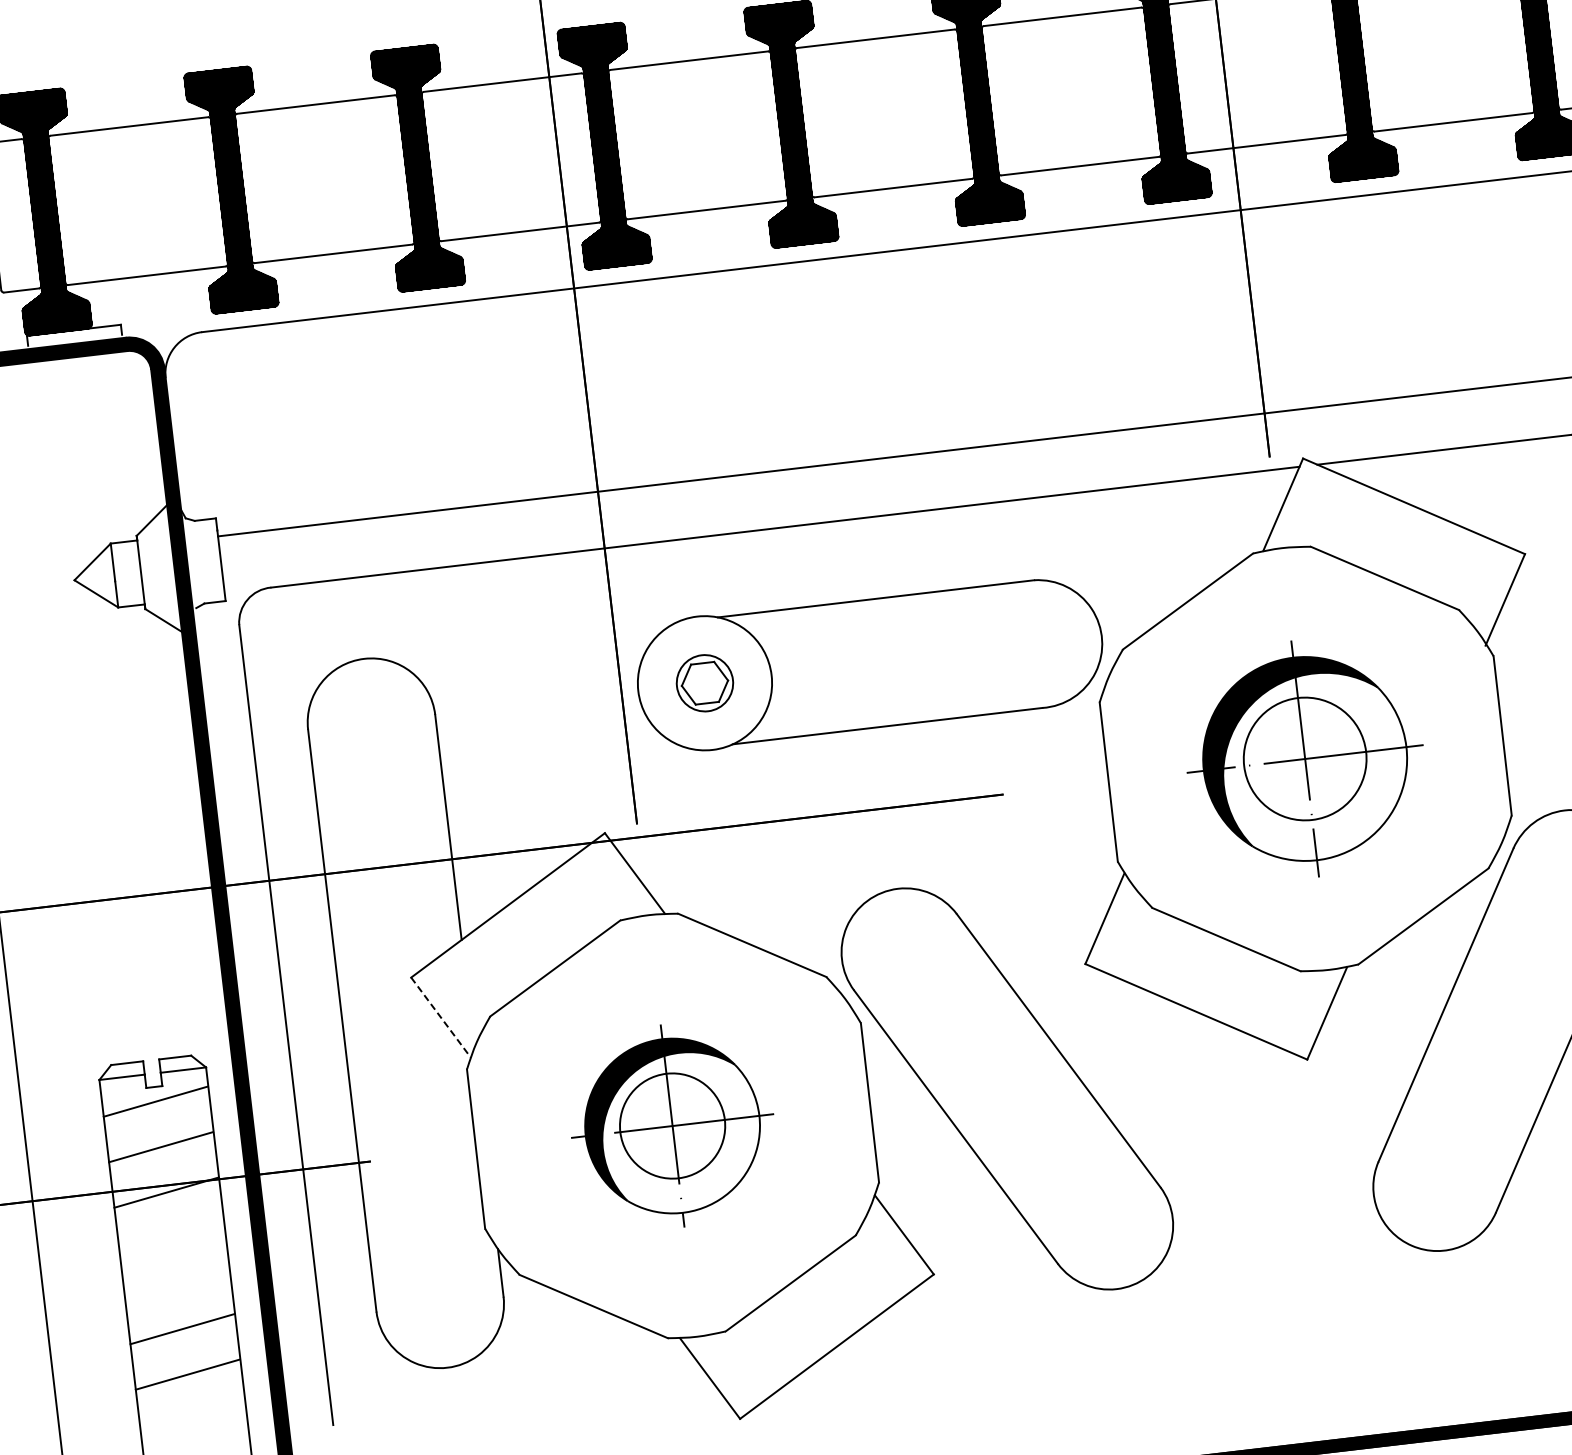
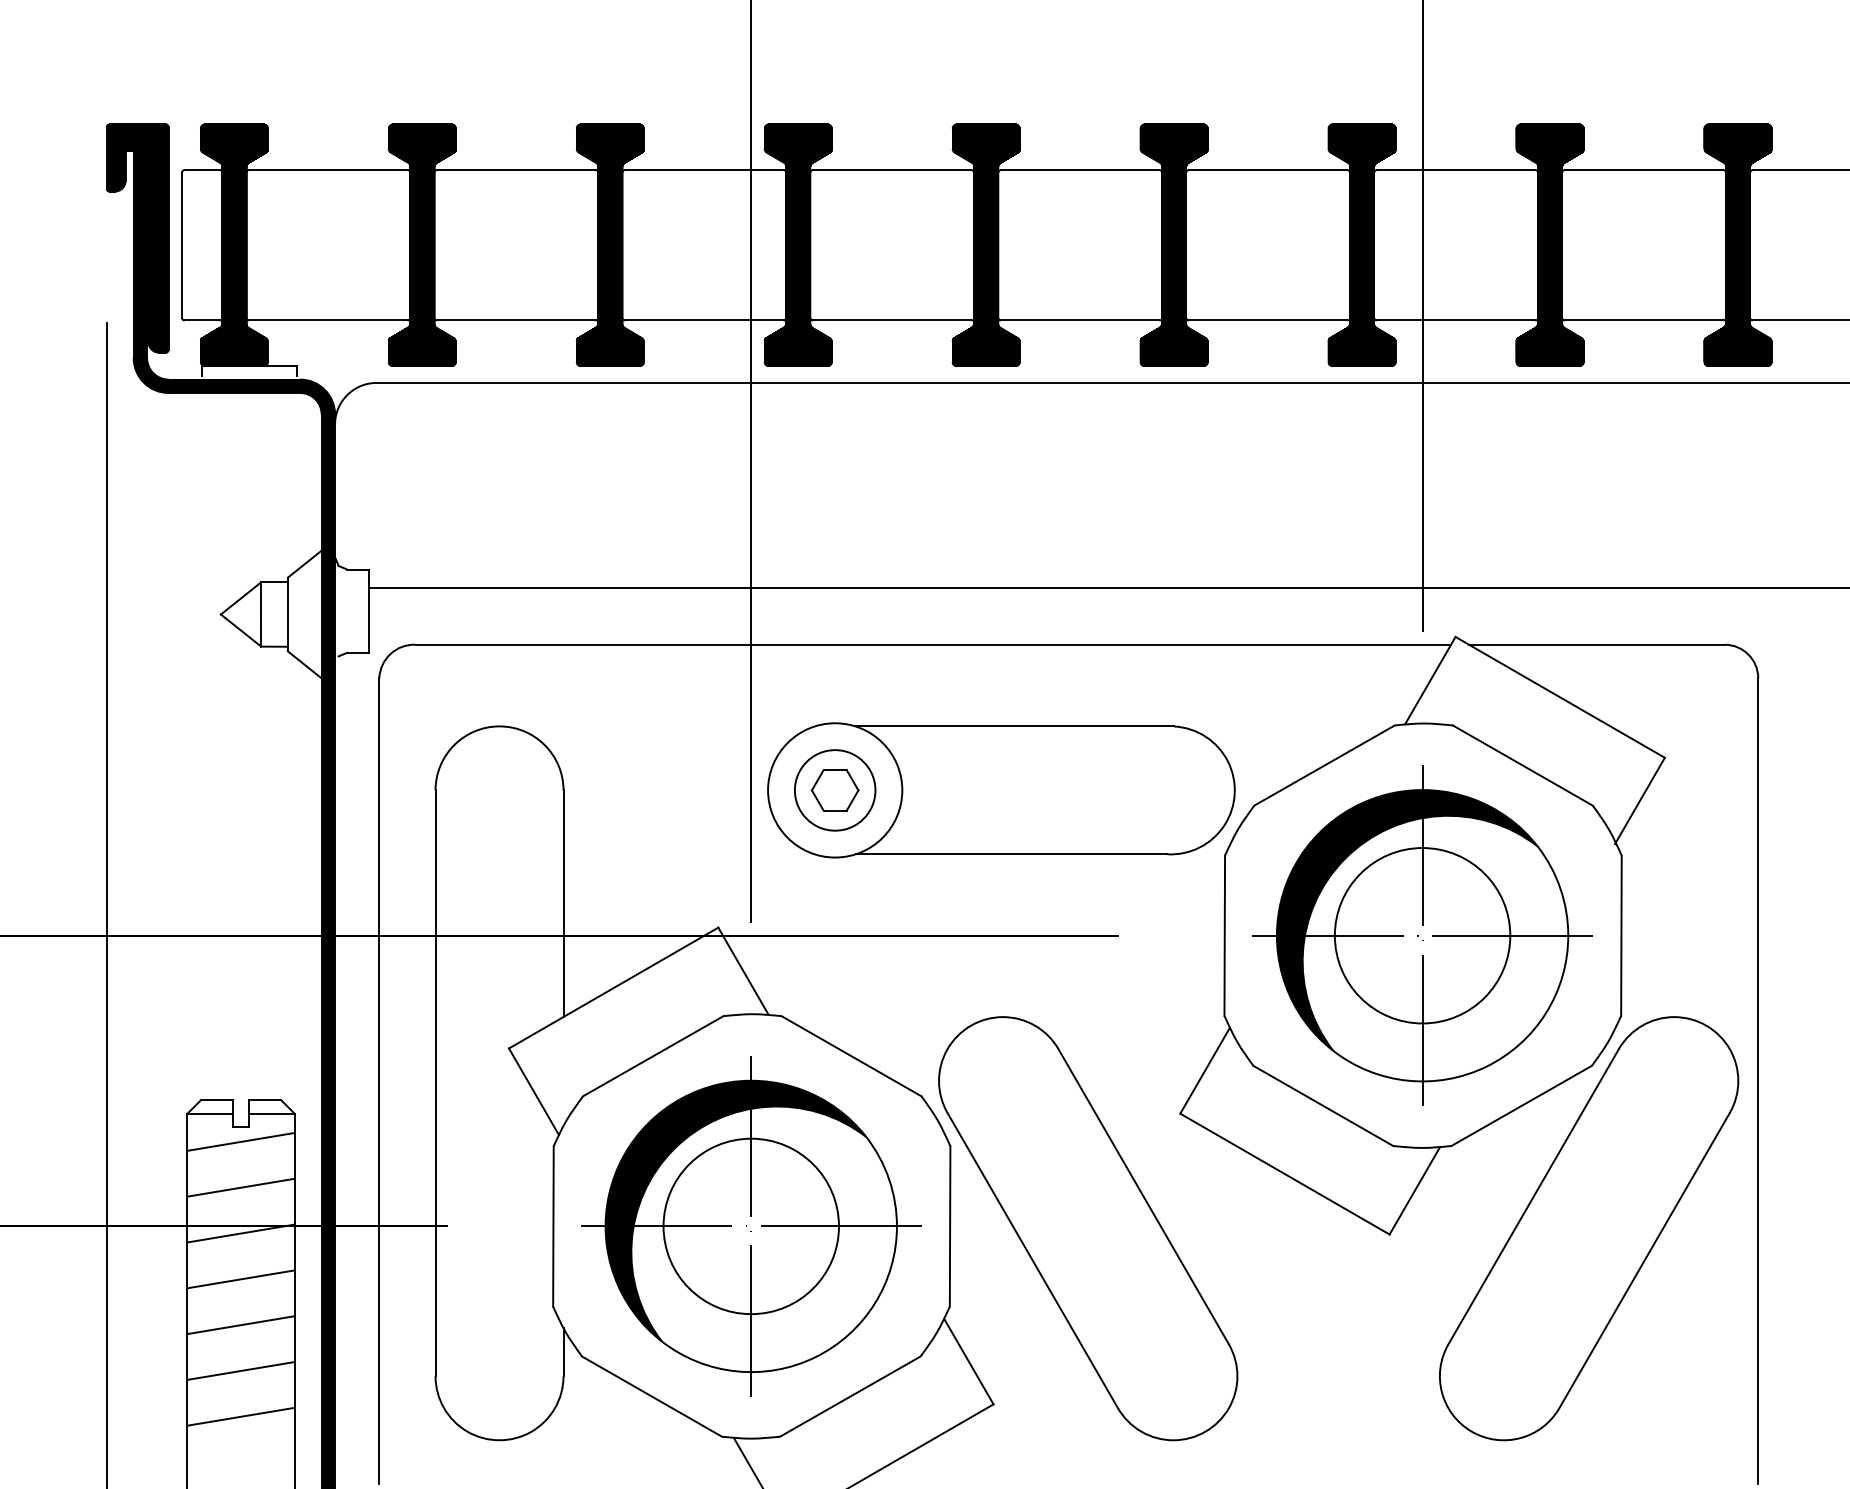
circle: (704, 683) -> (834, 790), size x1.43
part: (1305, 758) -> (1422, 935), size x1.43
line: (440, 1017) -> (533, 1091), dashed -> solid
part: (672, 1126) -> (751, 1226), size x1.67
line: (171, 1238) -> (240, 1279), added
line: (176, 1283) -> (240, 1325), added

